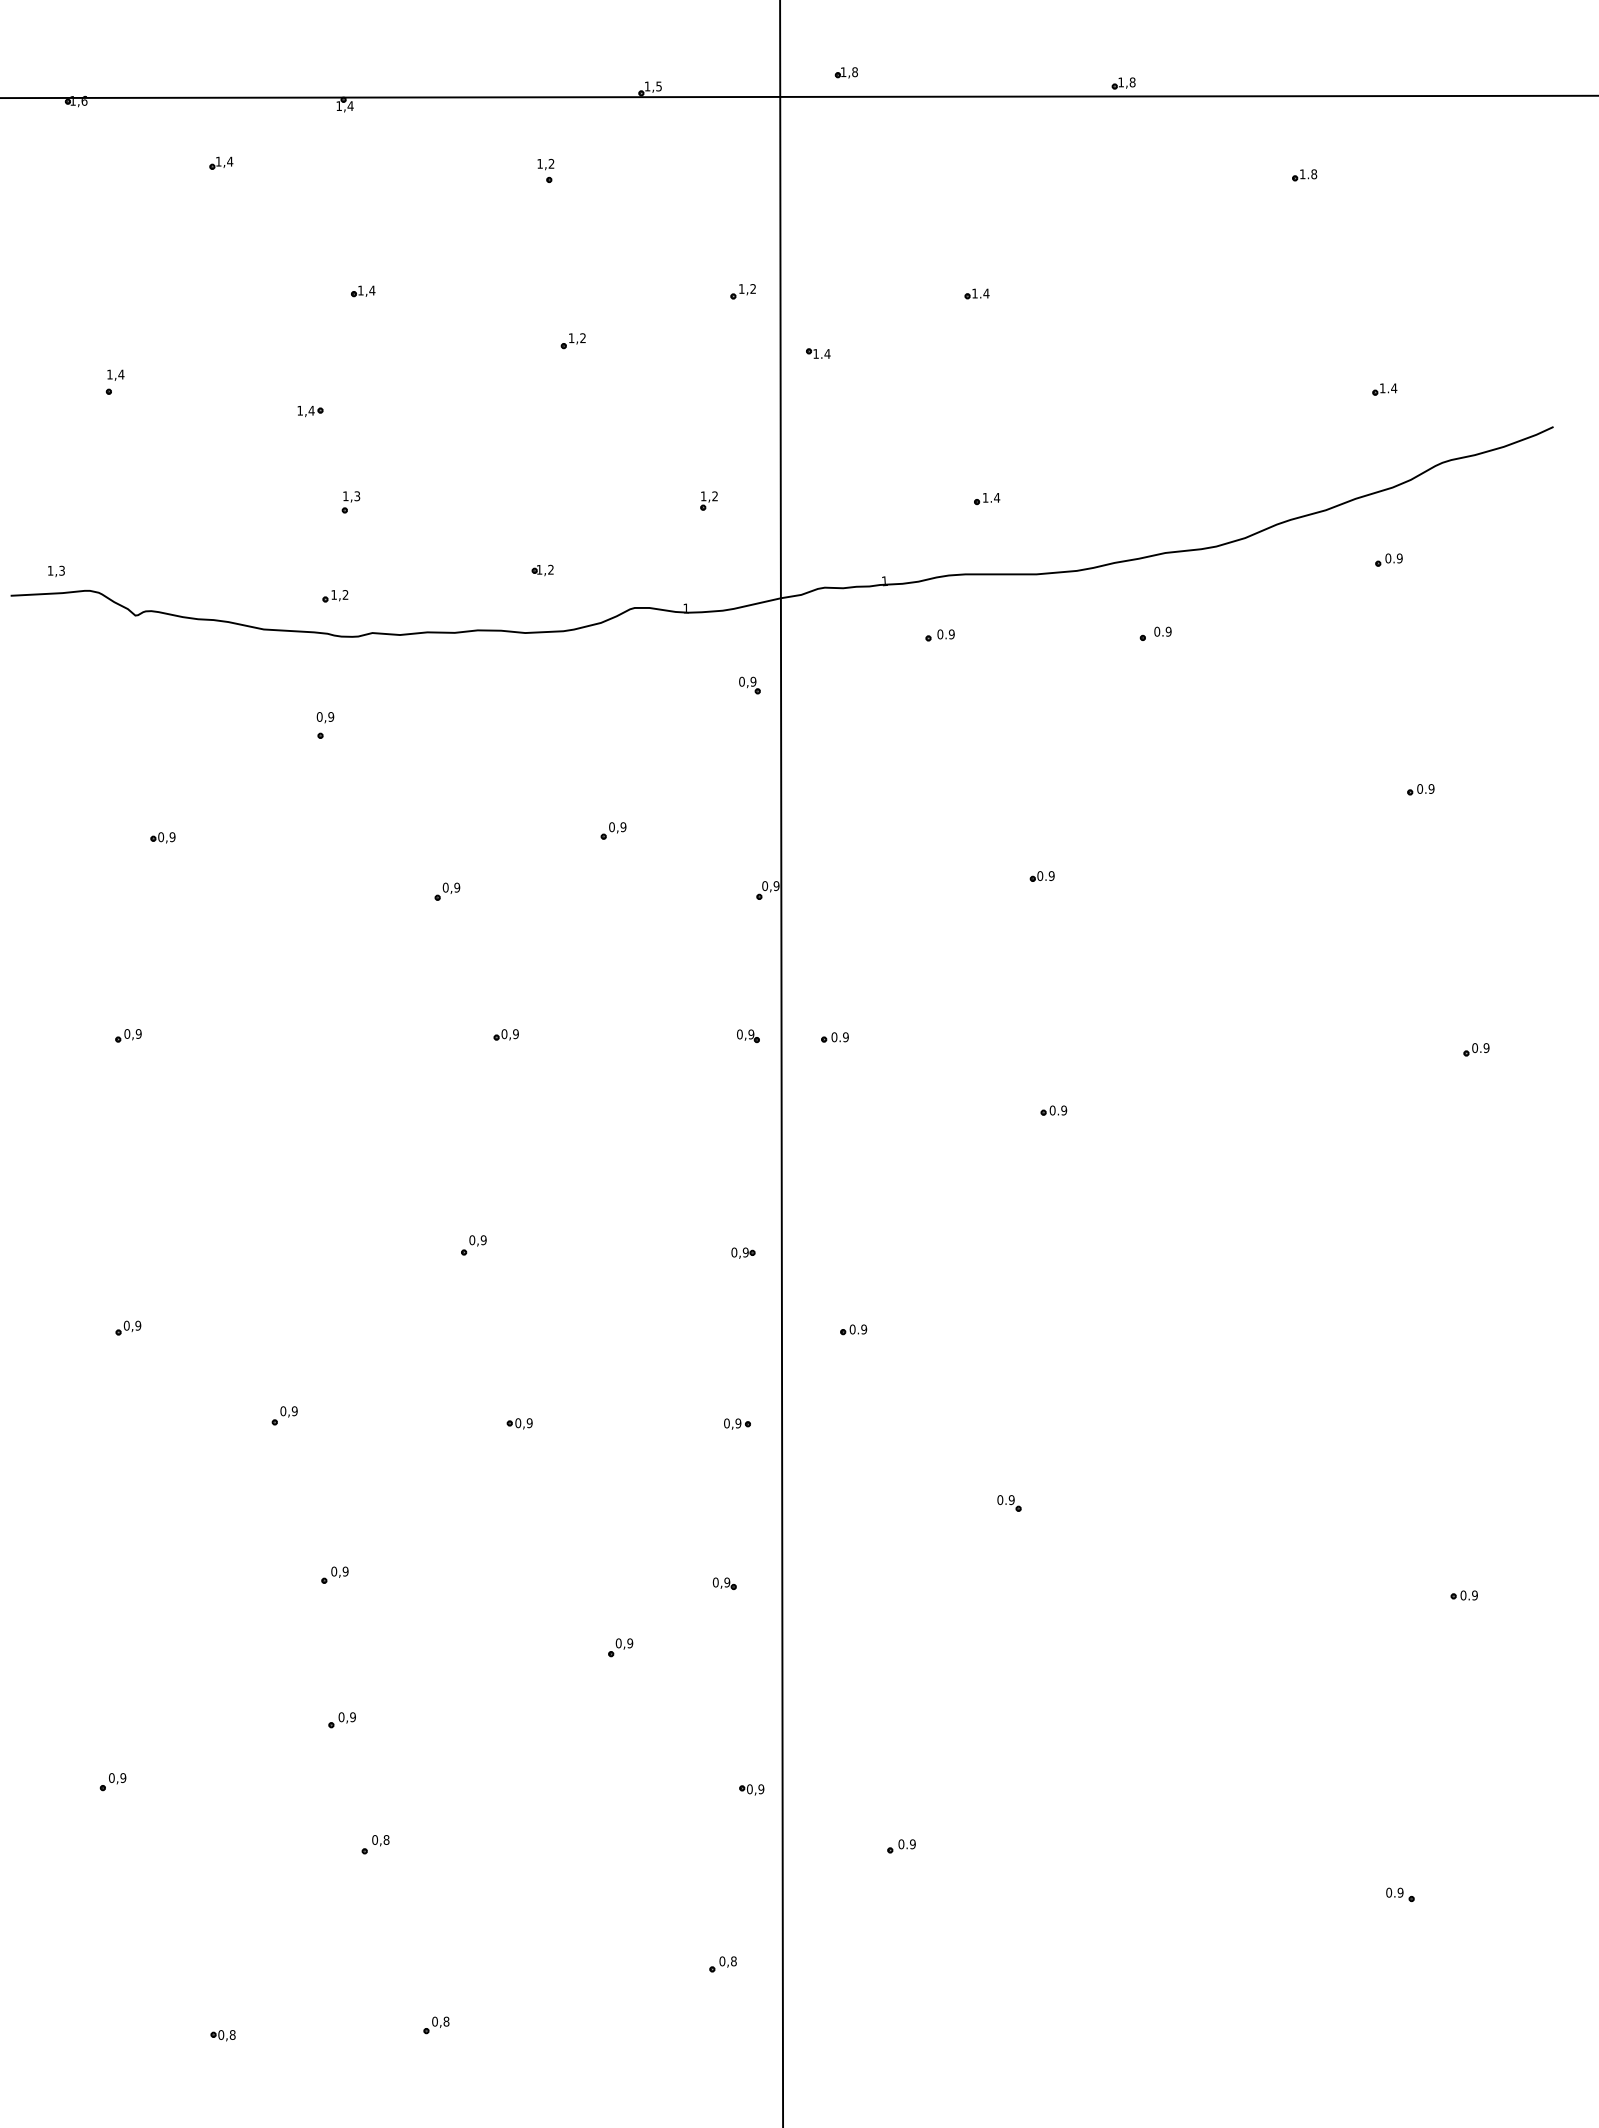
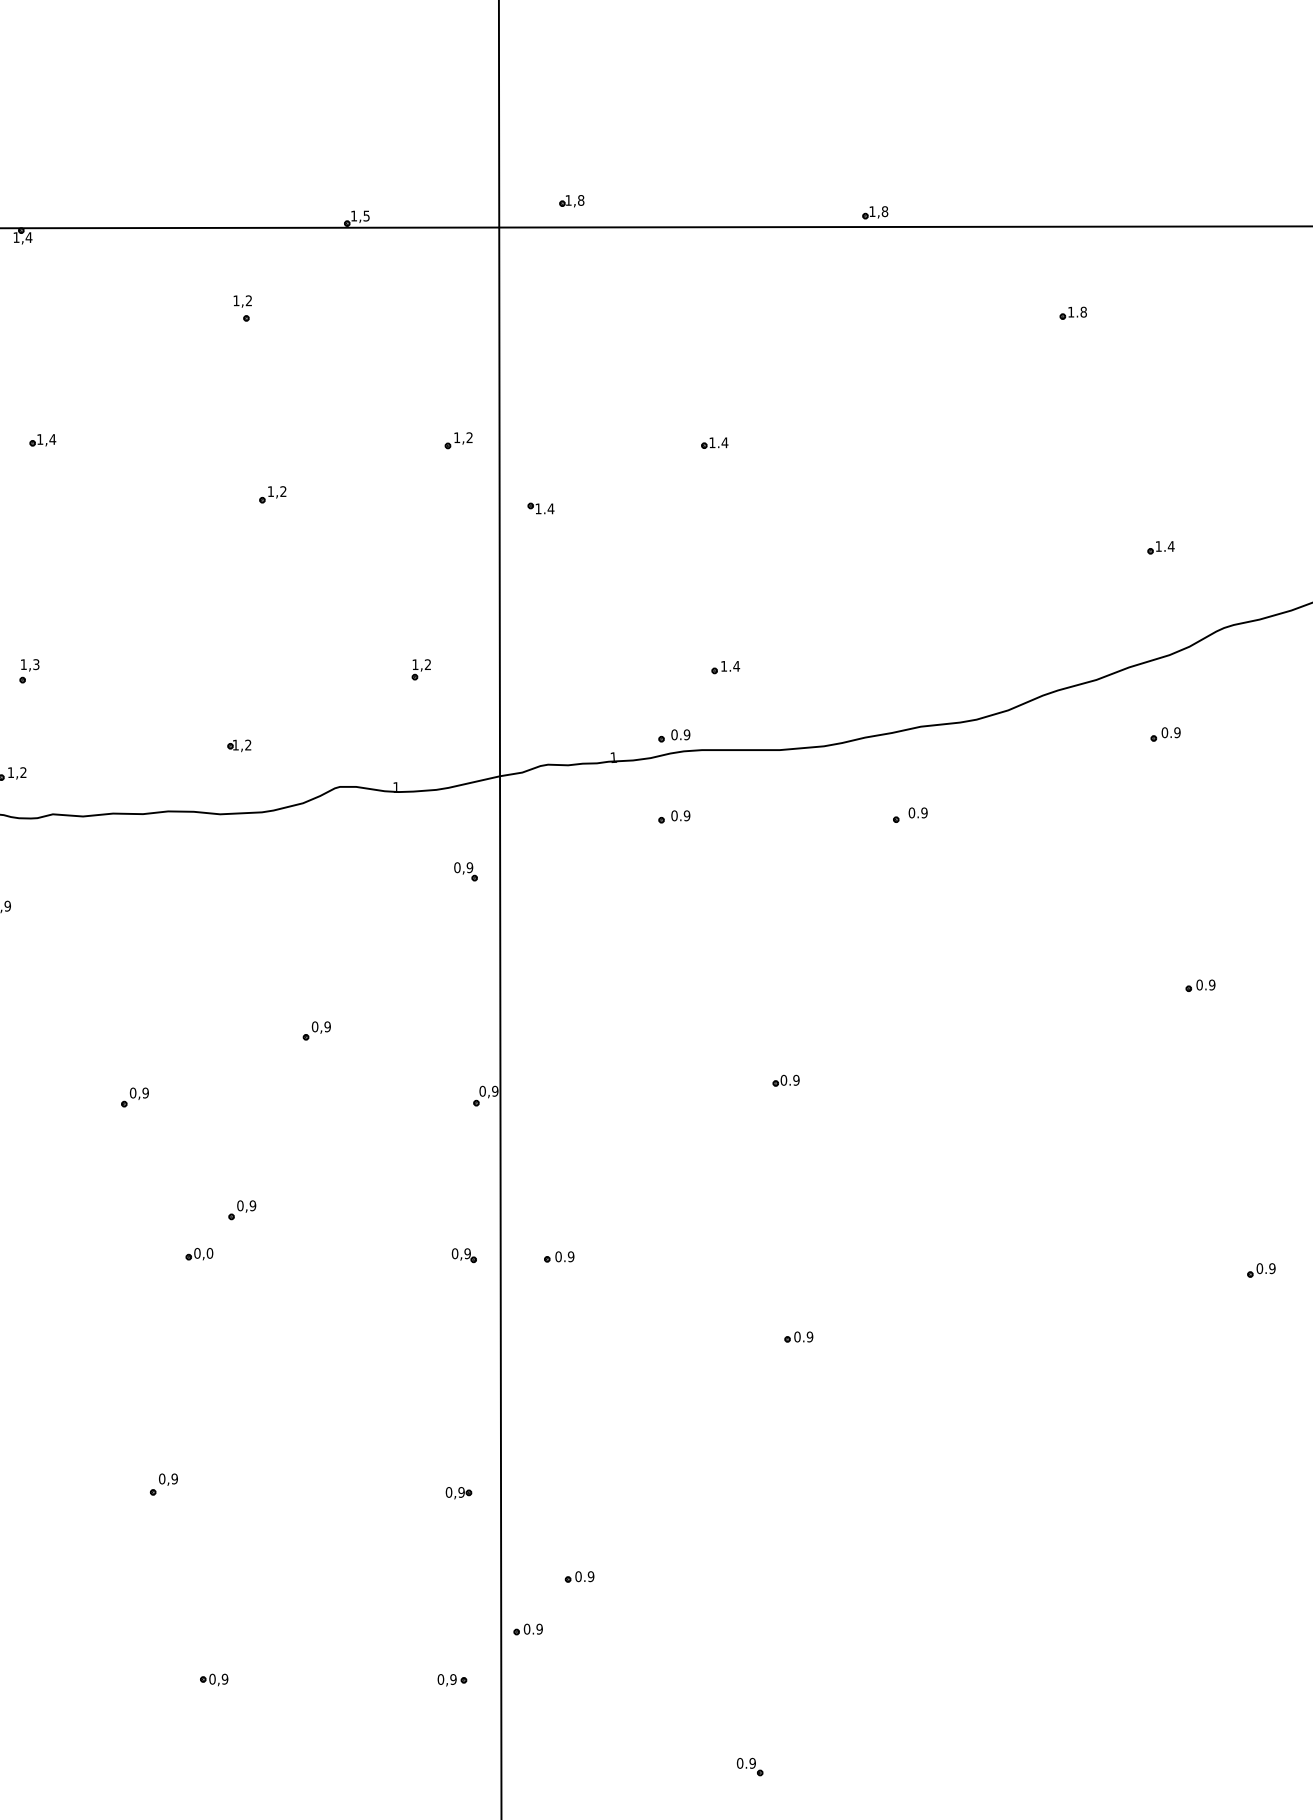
part: (939, 561) -> (673, 736), added
part: (545, 994) -> (242, 1209), added
text: (515, 1034) -> (209, 1253), 0,9 -> 0,0
part: (806, 1377) -> (528, 1629), added

